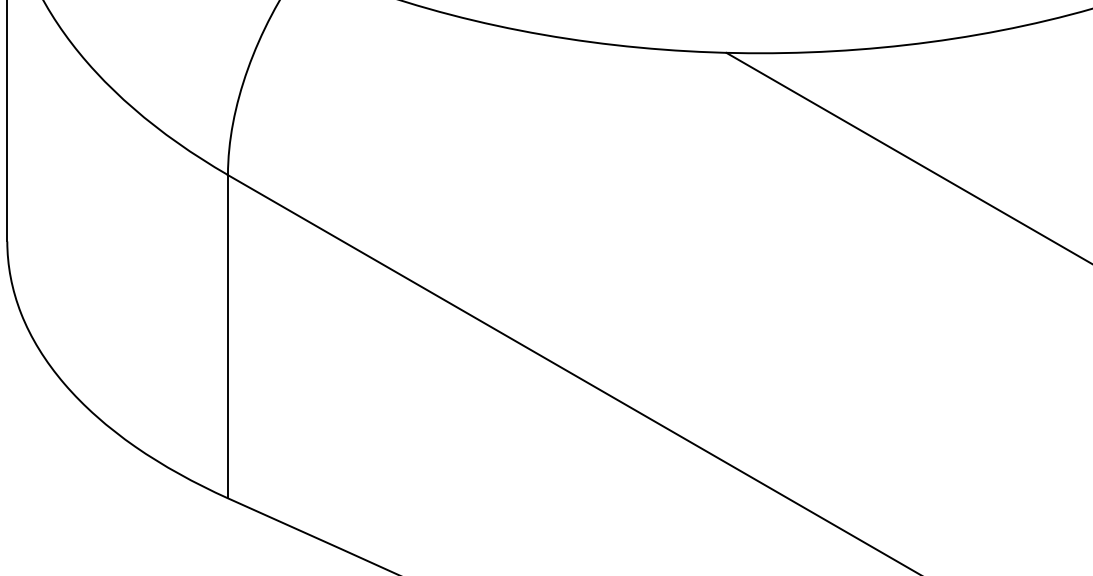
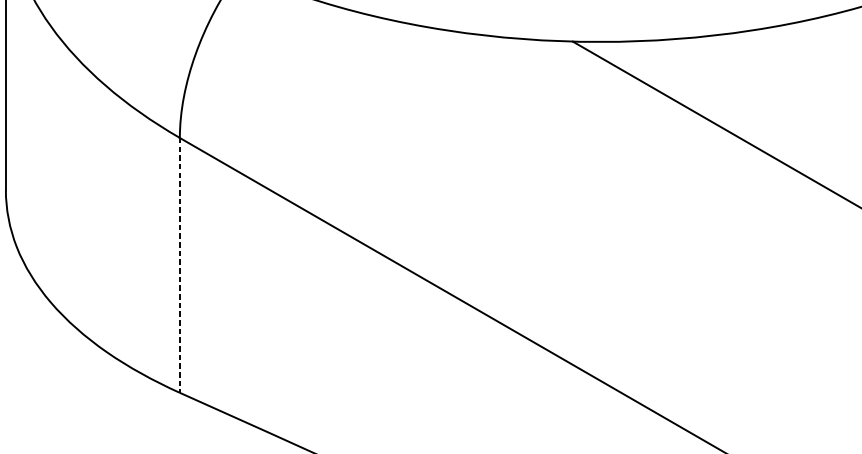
line: (227, 336) -> (179, 265), solid -> dashed

